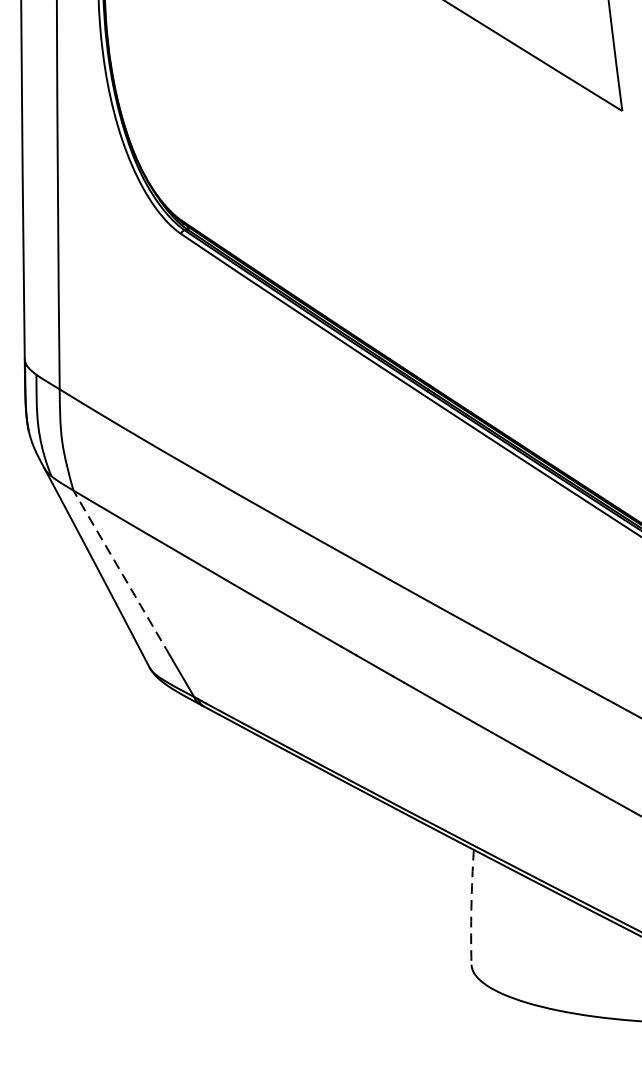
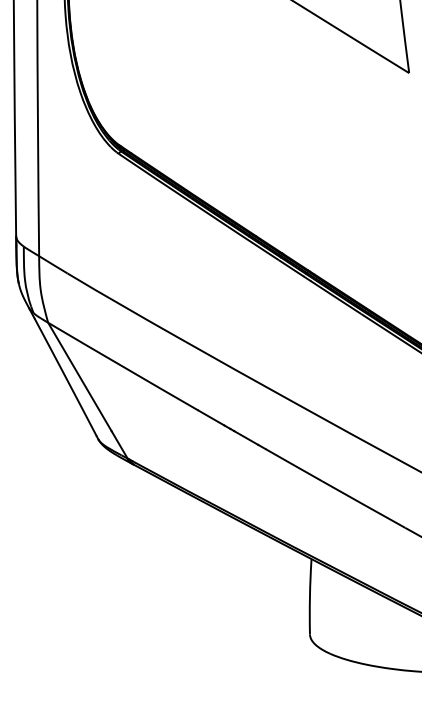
line: (121, 572) -> (79, 376), dashed -> solid
arc: (470, 906) -> (309, 596), dashed -> solid

